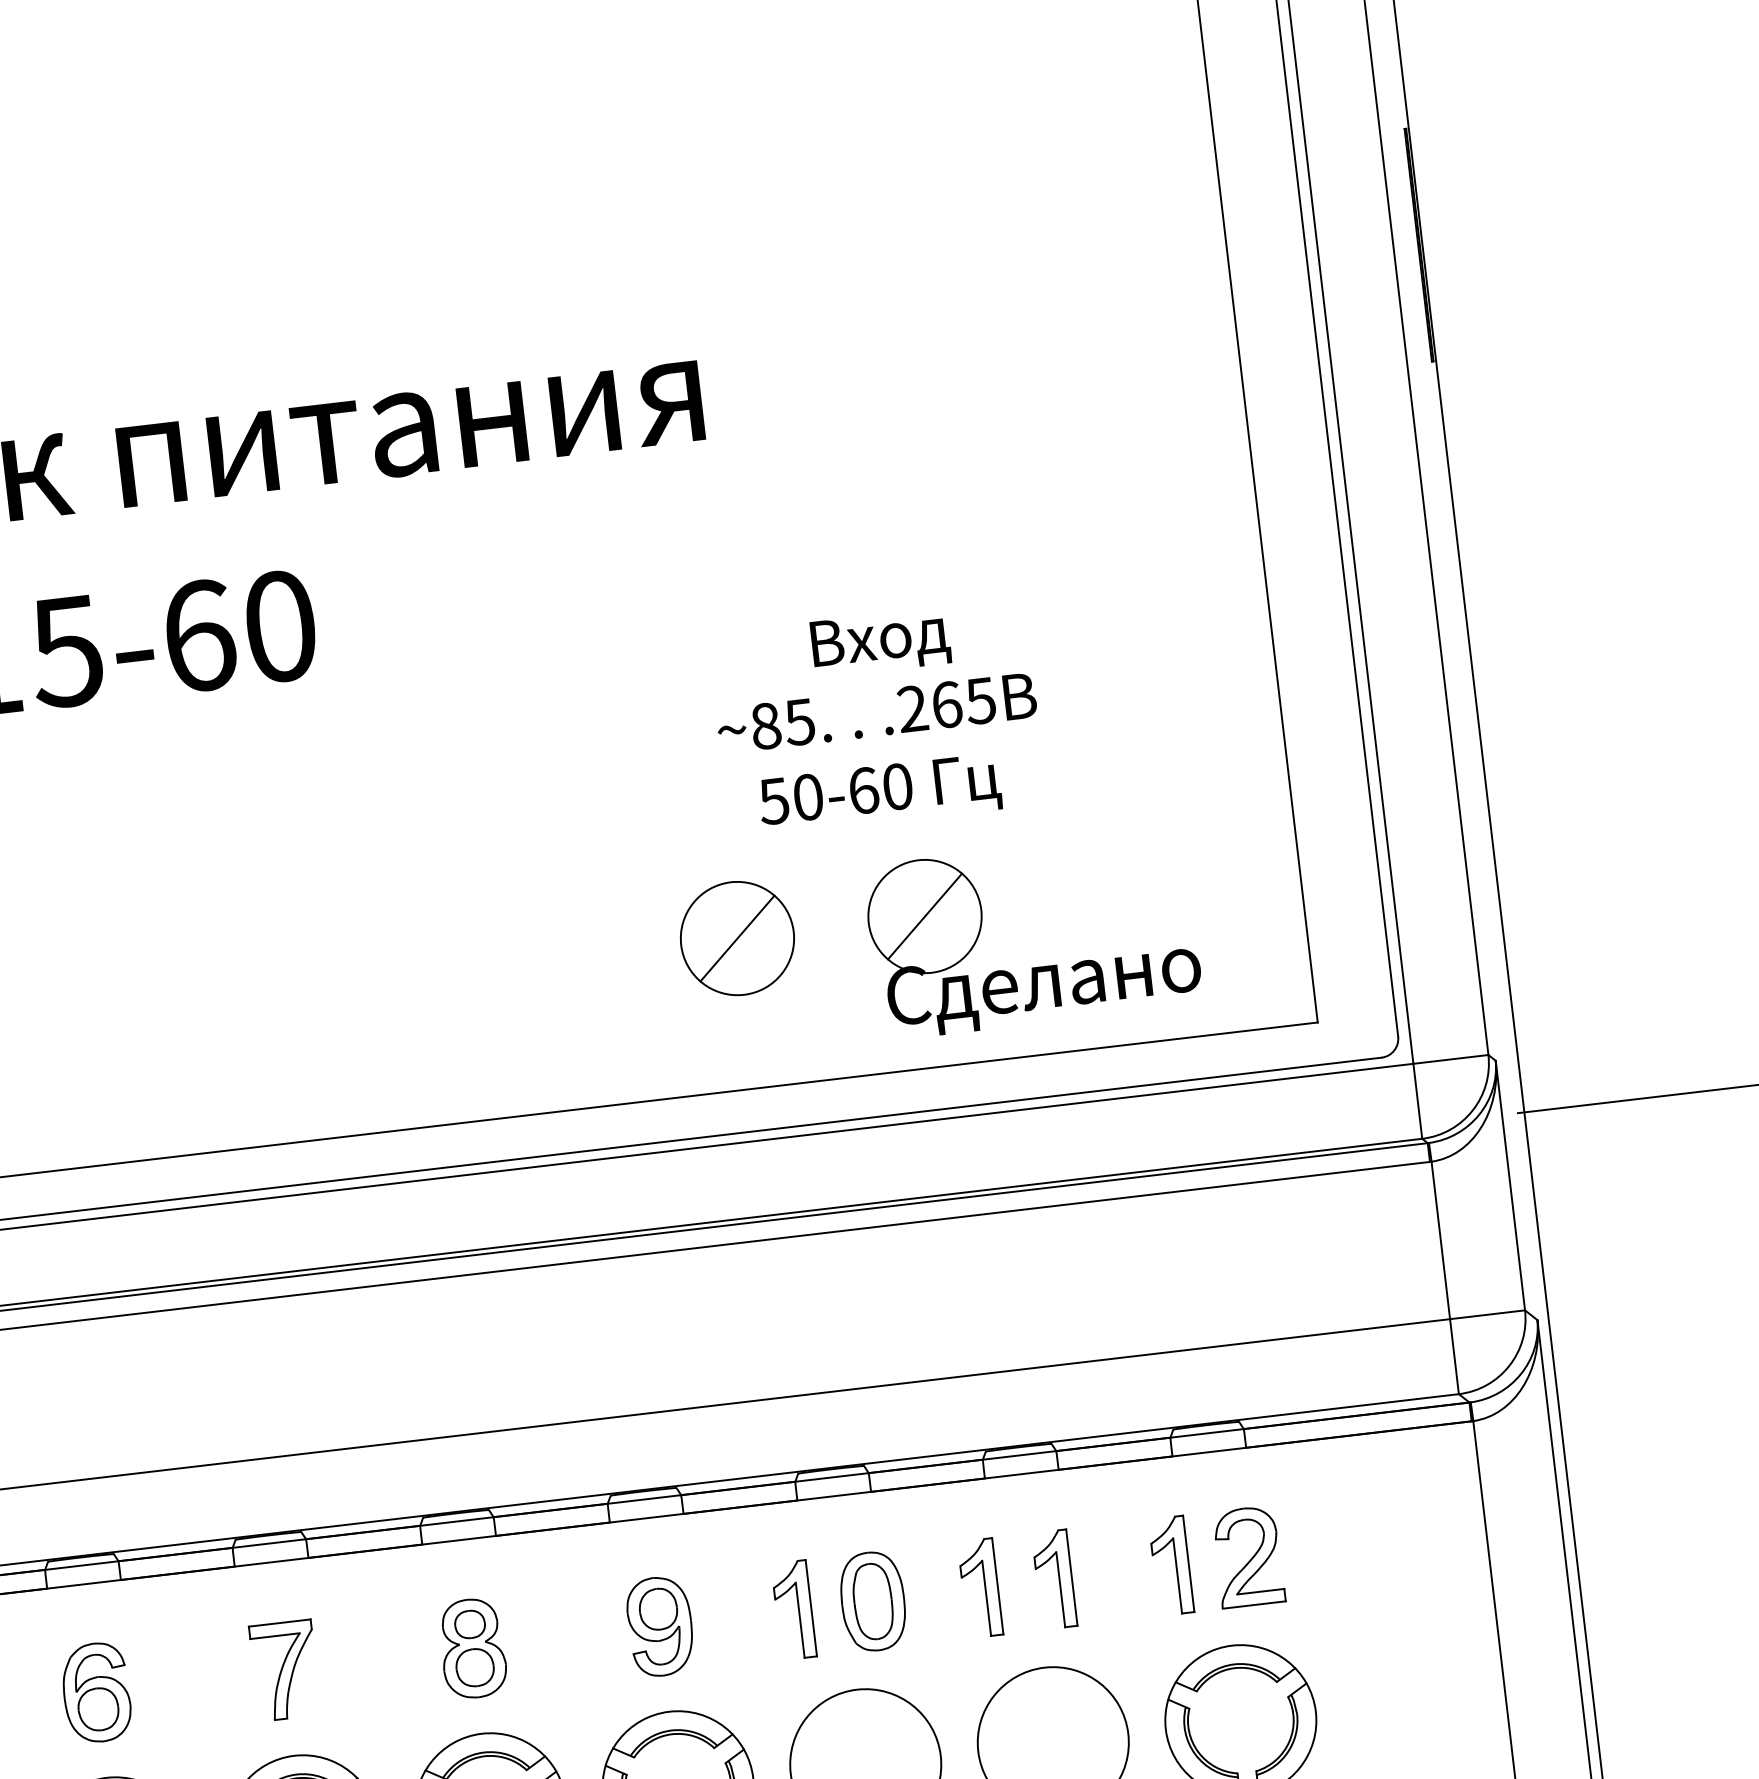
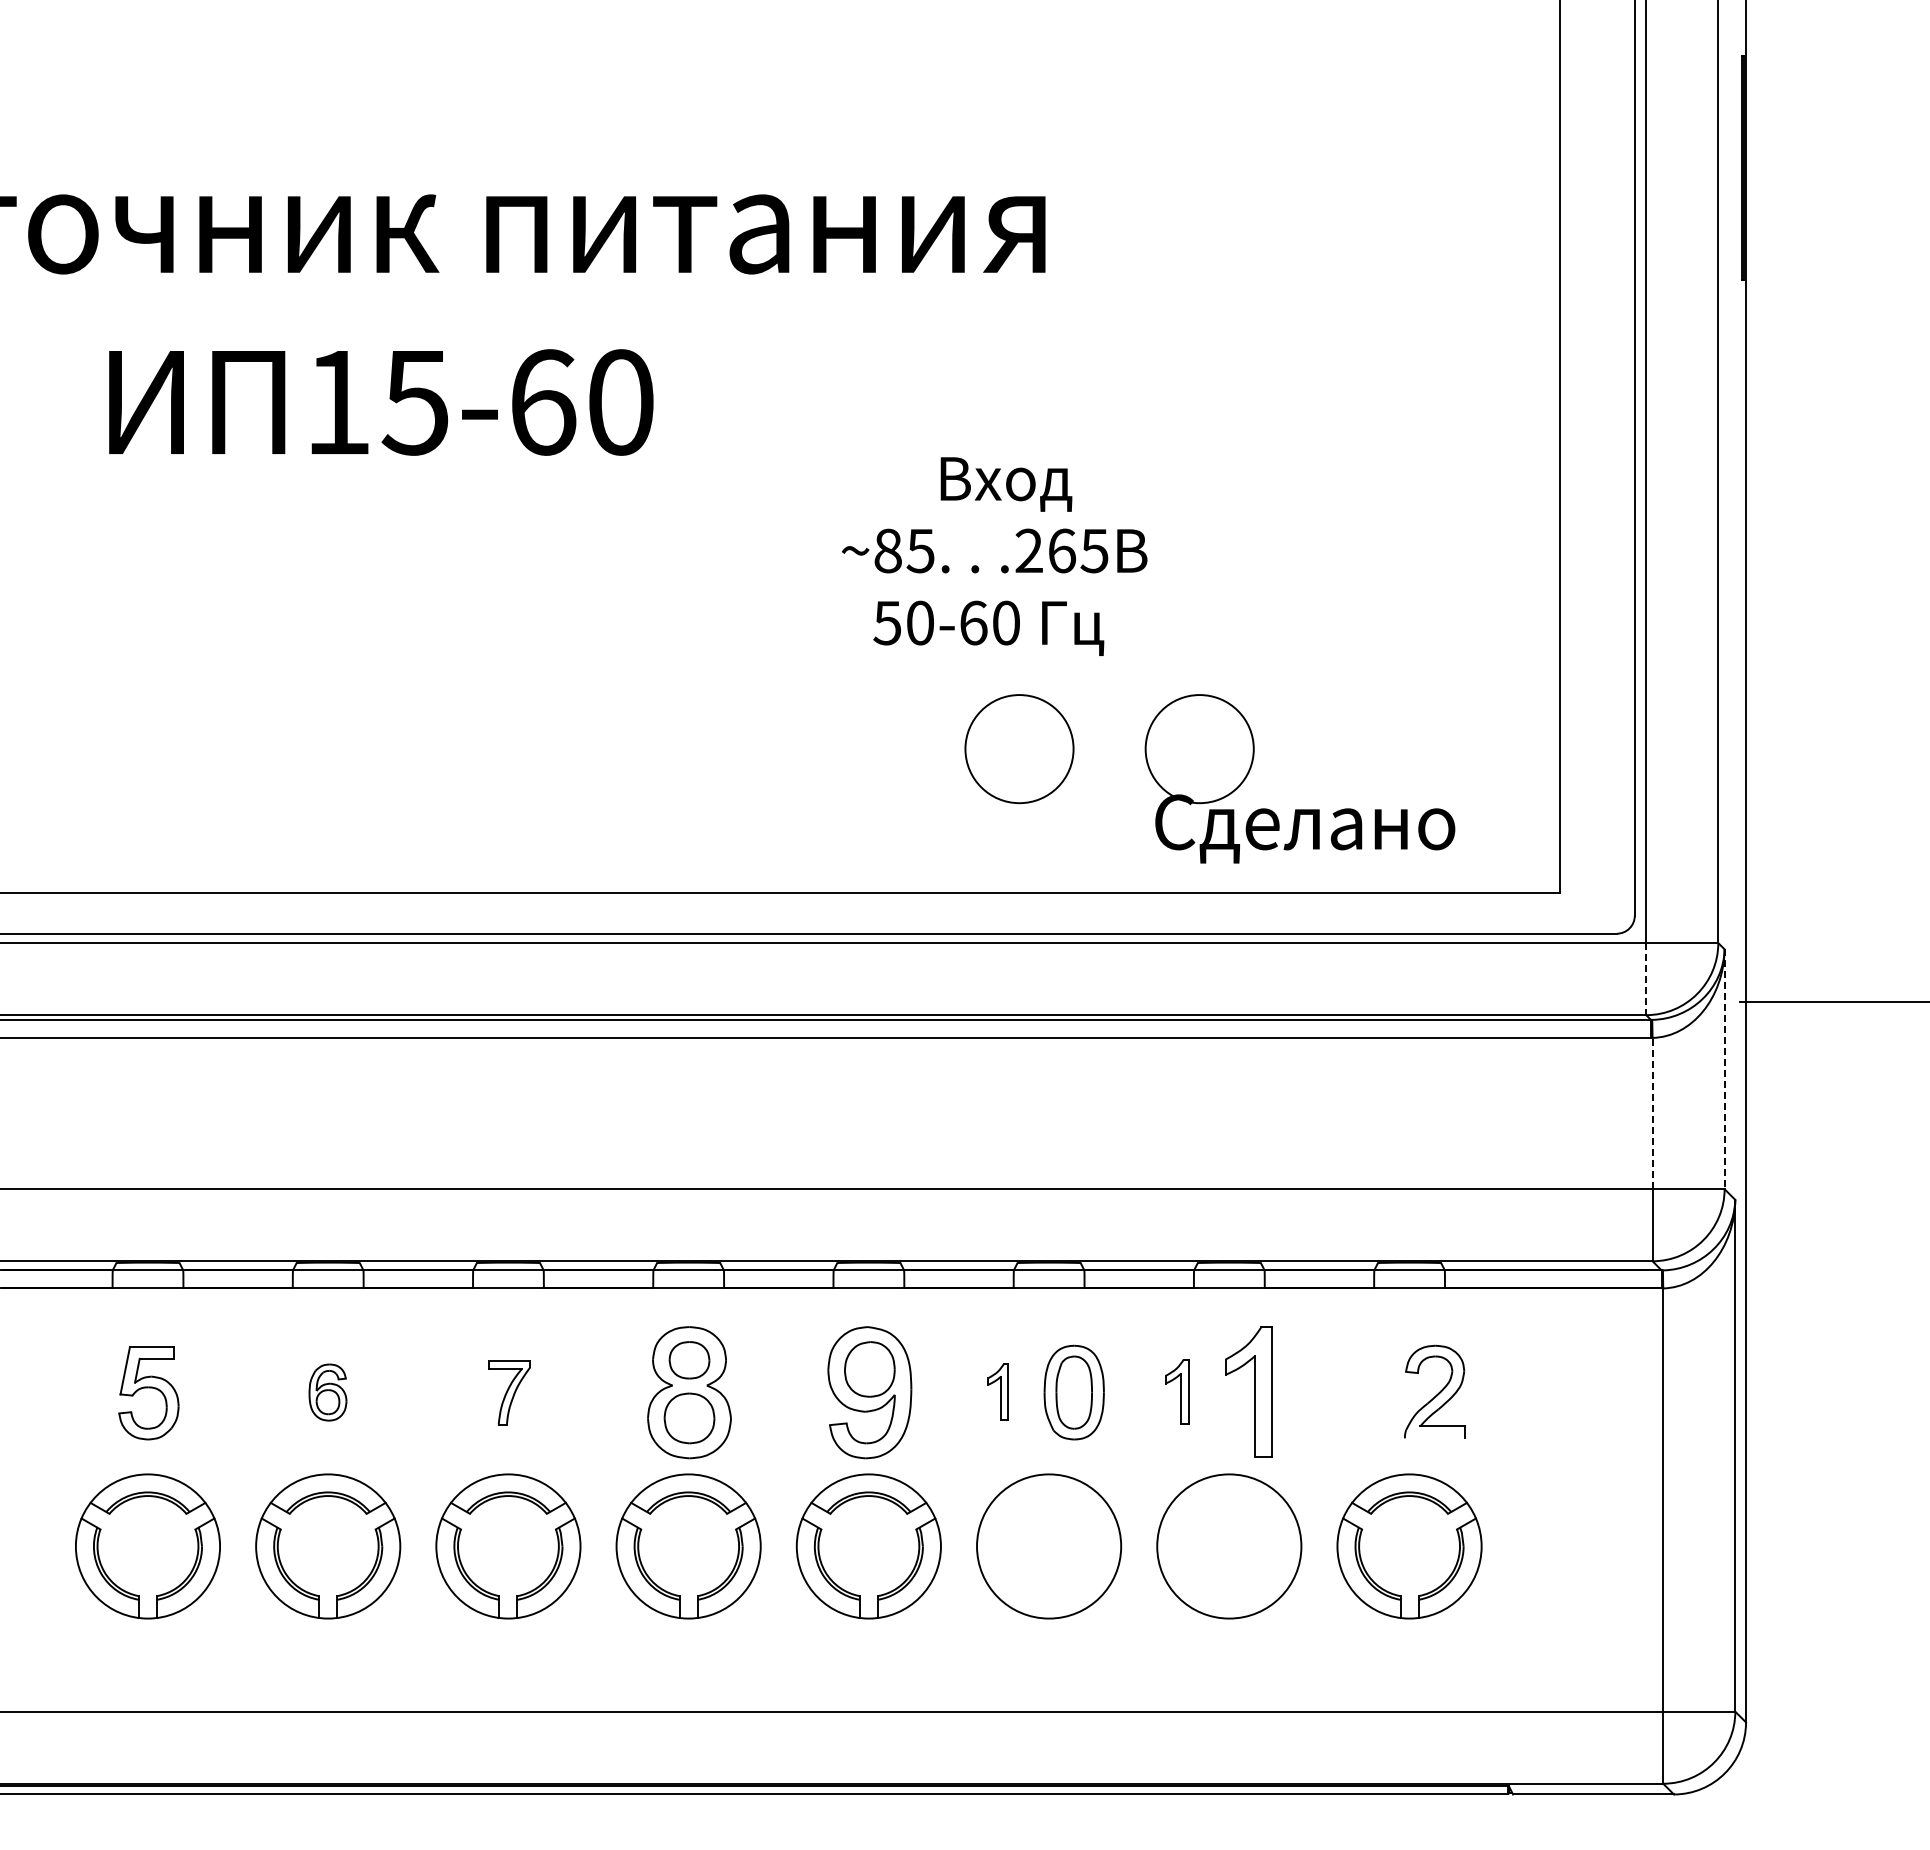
text: (877, 718) -> (994, 556), moved
line: (924, 915) -> (1199, 748), removed
line: (737, 937) -> (1019, 748), removed
line: (1418, 1101) -> (1646, 979), solid -> dashed
line: (1510, 1185) -> (1724, 1069), solid -> dashed
line: (1440, 1240) -> (1652, 1113), solid -> dashed
part: (1170, 1565) -> (1360, 1391), removed
part: (1054, 1579) -> (1248, 1391), size x1.4
part: (980, 1587) -> (1177, 1391), size x0.7
line: (1253, 1605) -> (1434, 1438), removed
part: (794, 1609) -> (998, 1391), size x0.6
part: (660, 1626) -> (869, 1392), size x1.4
part: (472, 1648) -> (689, 1392), size x1.4
part: (285, 1670) -> (509, 1392), size x0.7
part: (95, 1692) -> (327, 1392), size x0.6

